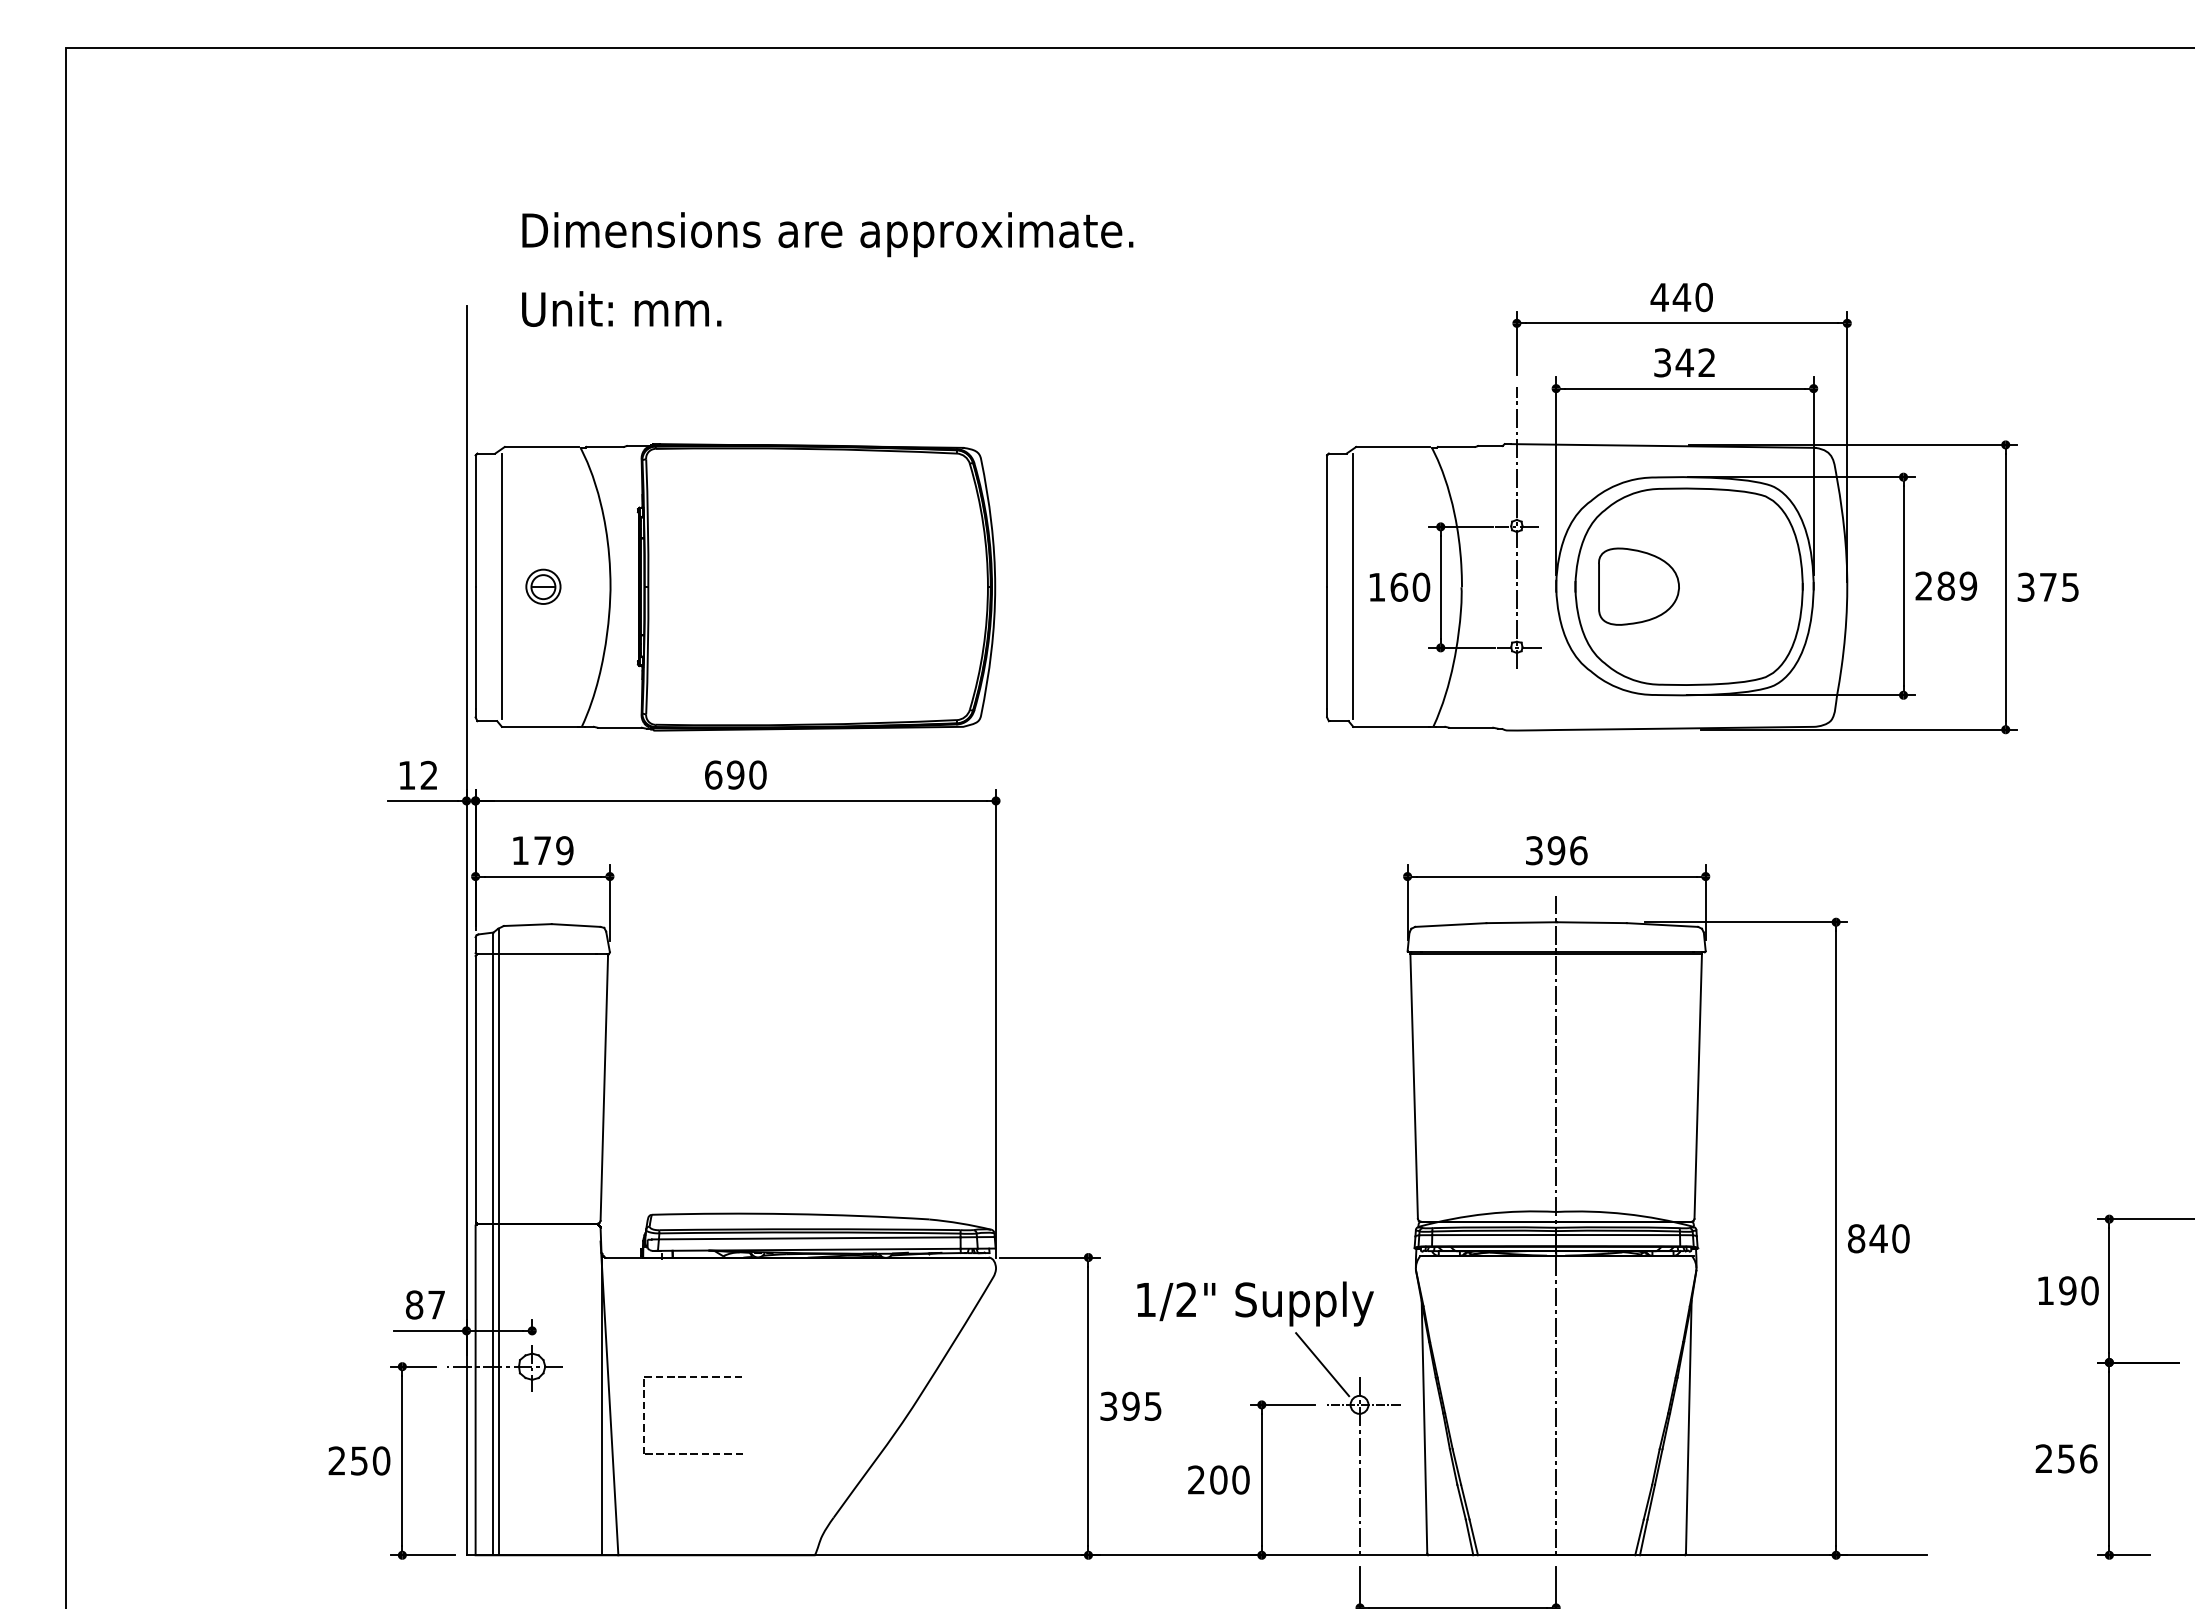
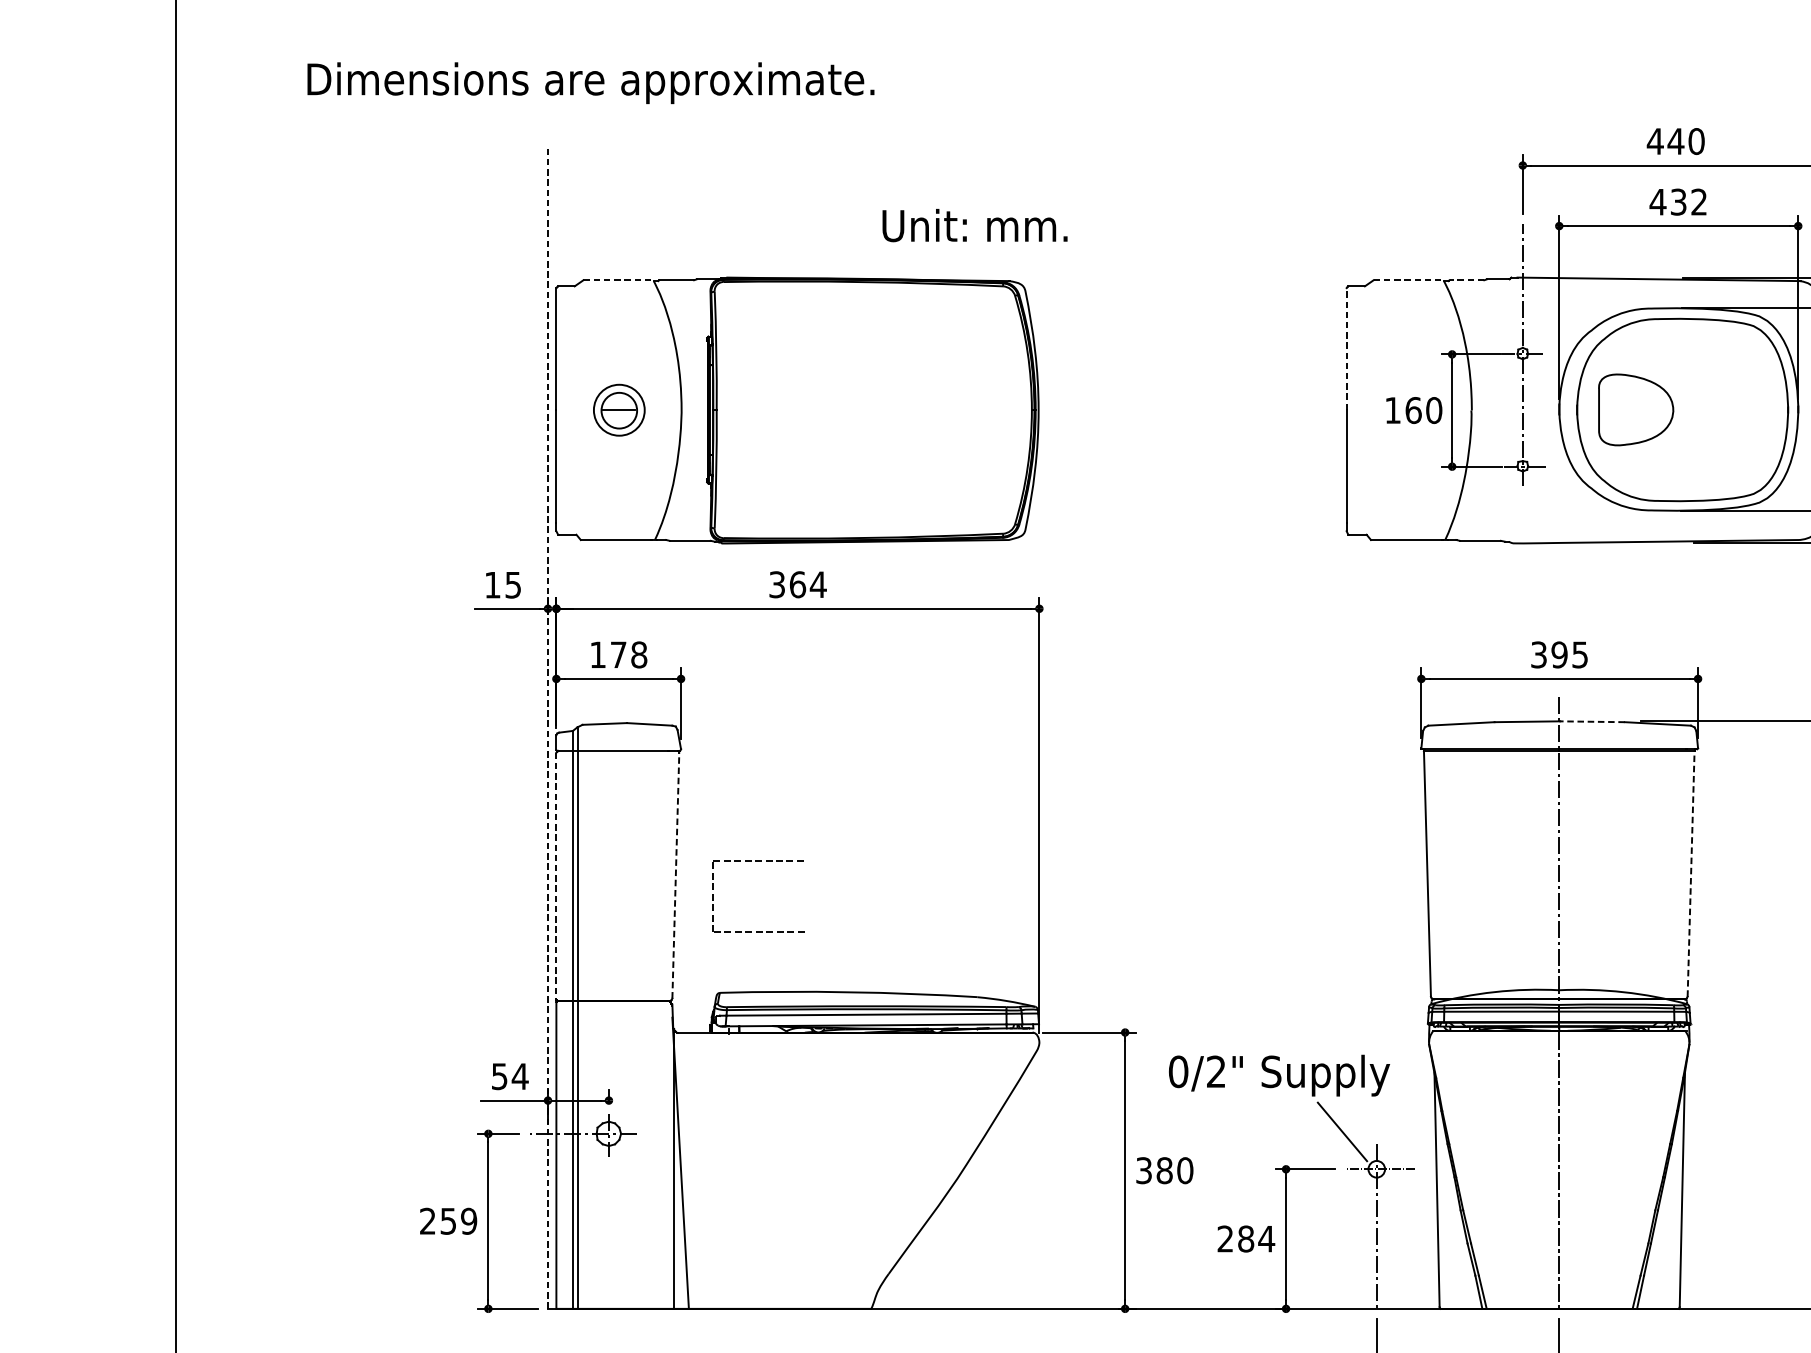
text: (827, 234) -> (590, 83), moved
text: (621, 308) -> (974, 225), moved
text: (1673, 362) -> (1668, 201), 342 -> 432
line: (542, 446) -> (618, 279), solid -> dashed
line: (1393, 446) -> (1408, 279), solid -> dashed
line: (1456, 446) -> (1466, 279), solid -> dashed
line: (1327, 521) -> (1347, 349), solid -> dashed
line: (501, 586) -> (580, 409), removed
part: (543, 586) -> (619, 409), size x1.6
line: (1353, 586) -> (1371, 409), removed
text: (736, 774) -> (798, 584), 690 -> 364
text: (428, 775) -> (512, 585), 12 -> 15
text: (564, 850) -> (638, 654), 179 -> 178
text: (1578, 850) -> (1579, 654), 396 -> 395
line: (1590, 922) -> (1591, 721), solid -> dashed
line: (466, 930) -> (547, 729), solid -> dashed
line: (1698, 1086) -> (1691, 873), solid -> dashed
line: (604, 1087) -> (676, 874), solid -> dashed
line: (475, 1088) -> (556, 875), solid -> dashed
text: (1145, 1299) -> (1178, 1071), 1/2" -> 0/2"
text: (425, 1304) -> (509, 1076), 87 -> 54
part: (692, 1377) -> (757, 860), moved
text: (1141, 1405) -> (1174, 1169), 395 -> 380
text: (381, 1460) -> (469, 1220), 250 -> 259
text: (1230, 1479) -> (1257, 1238), 200 -> 284

